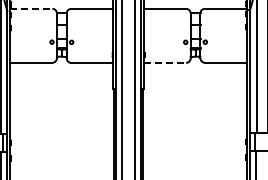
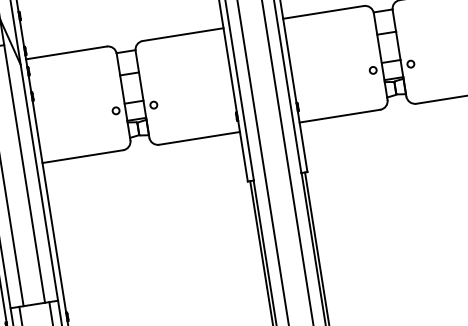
line: (31, 8) -> (66, 52), dashed -> solid
line: (165, 62) -> (340, 115), dashed -> solid

